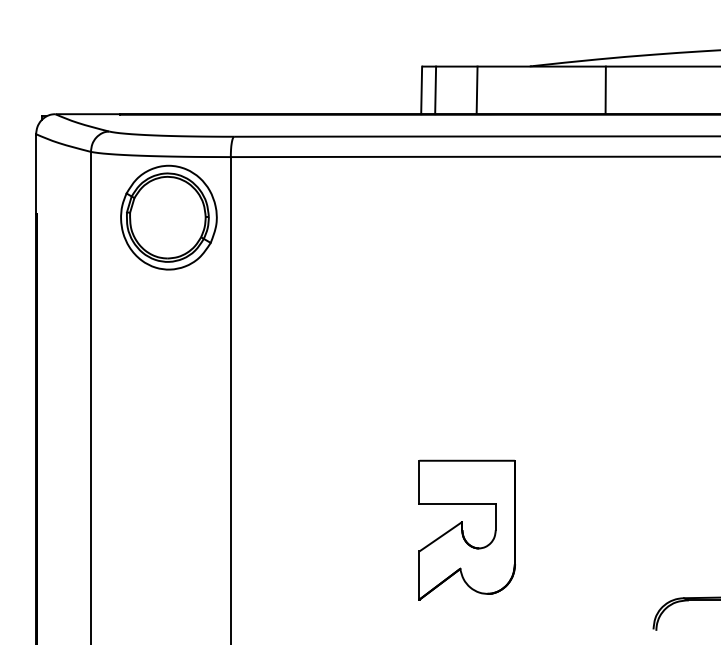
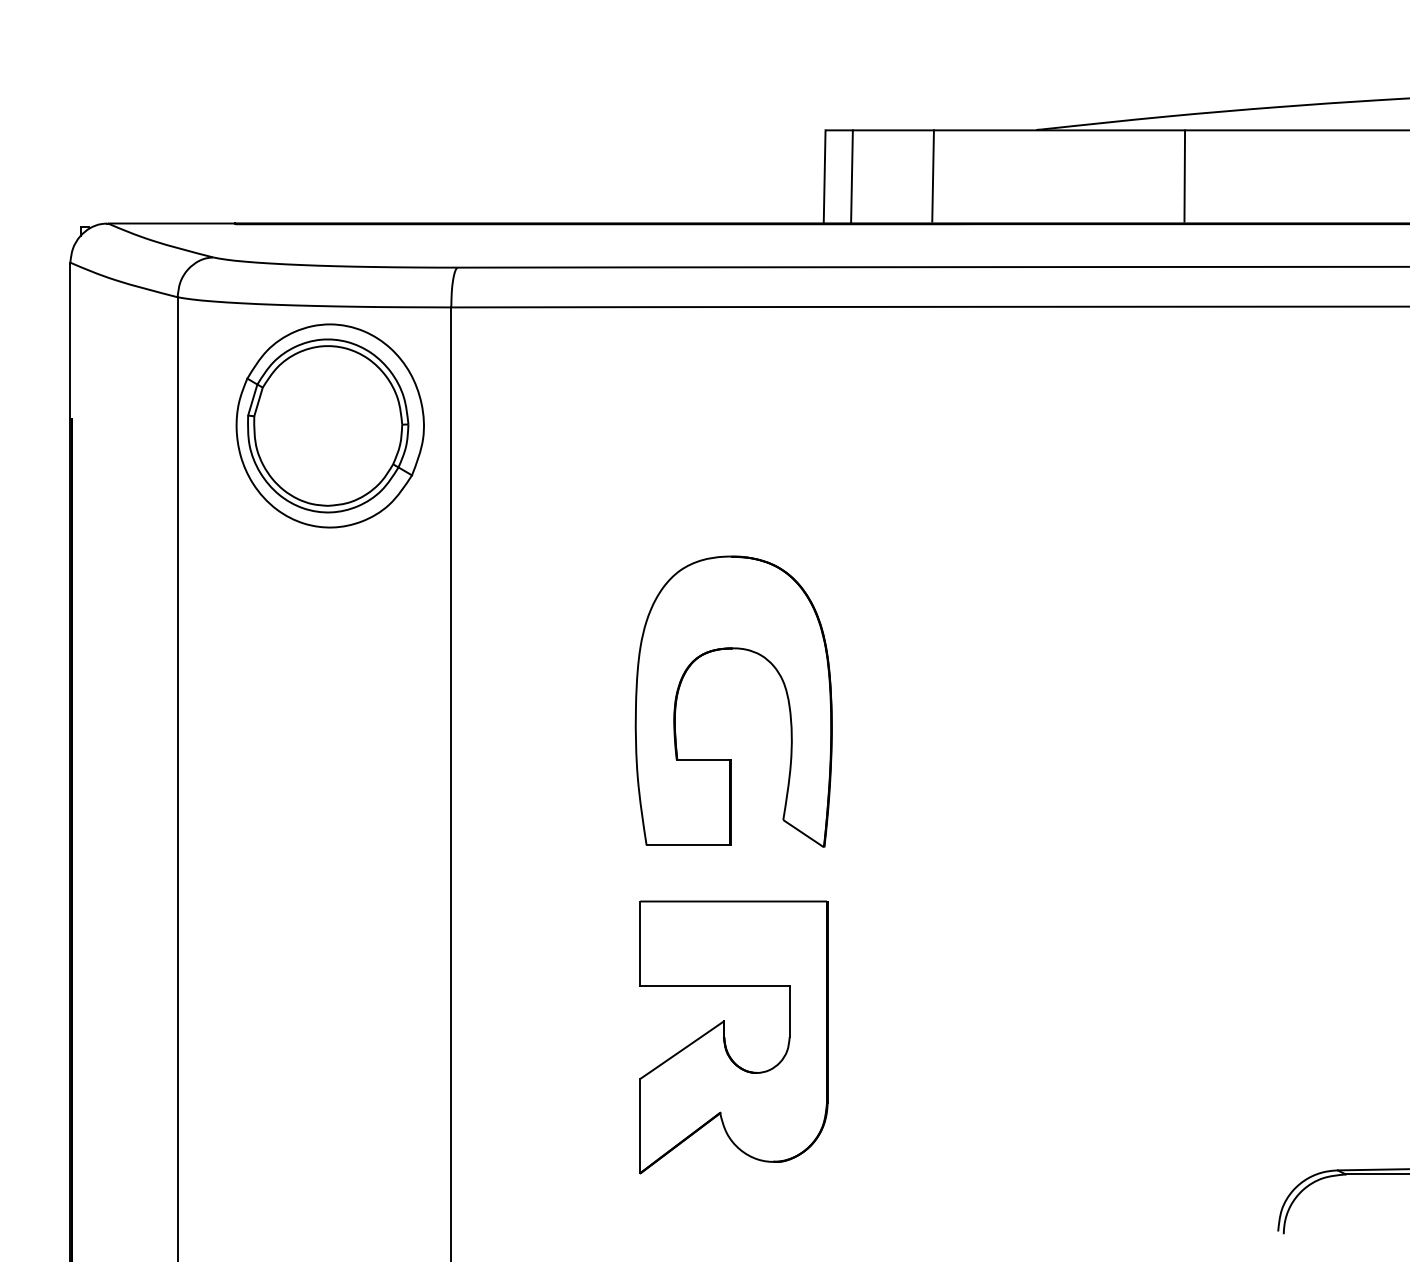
part: (396, 343) -> (775, 672), added
part: (466, 529) -> (732, 1035), moved

